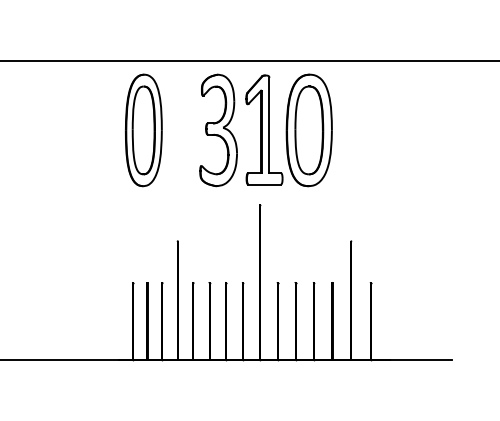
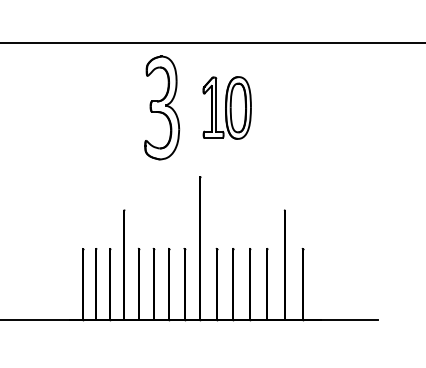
part: (143, 130) -> (92, 108), removed
part: (288, 130) -> (226, 108), size x0.6

